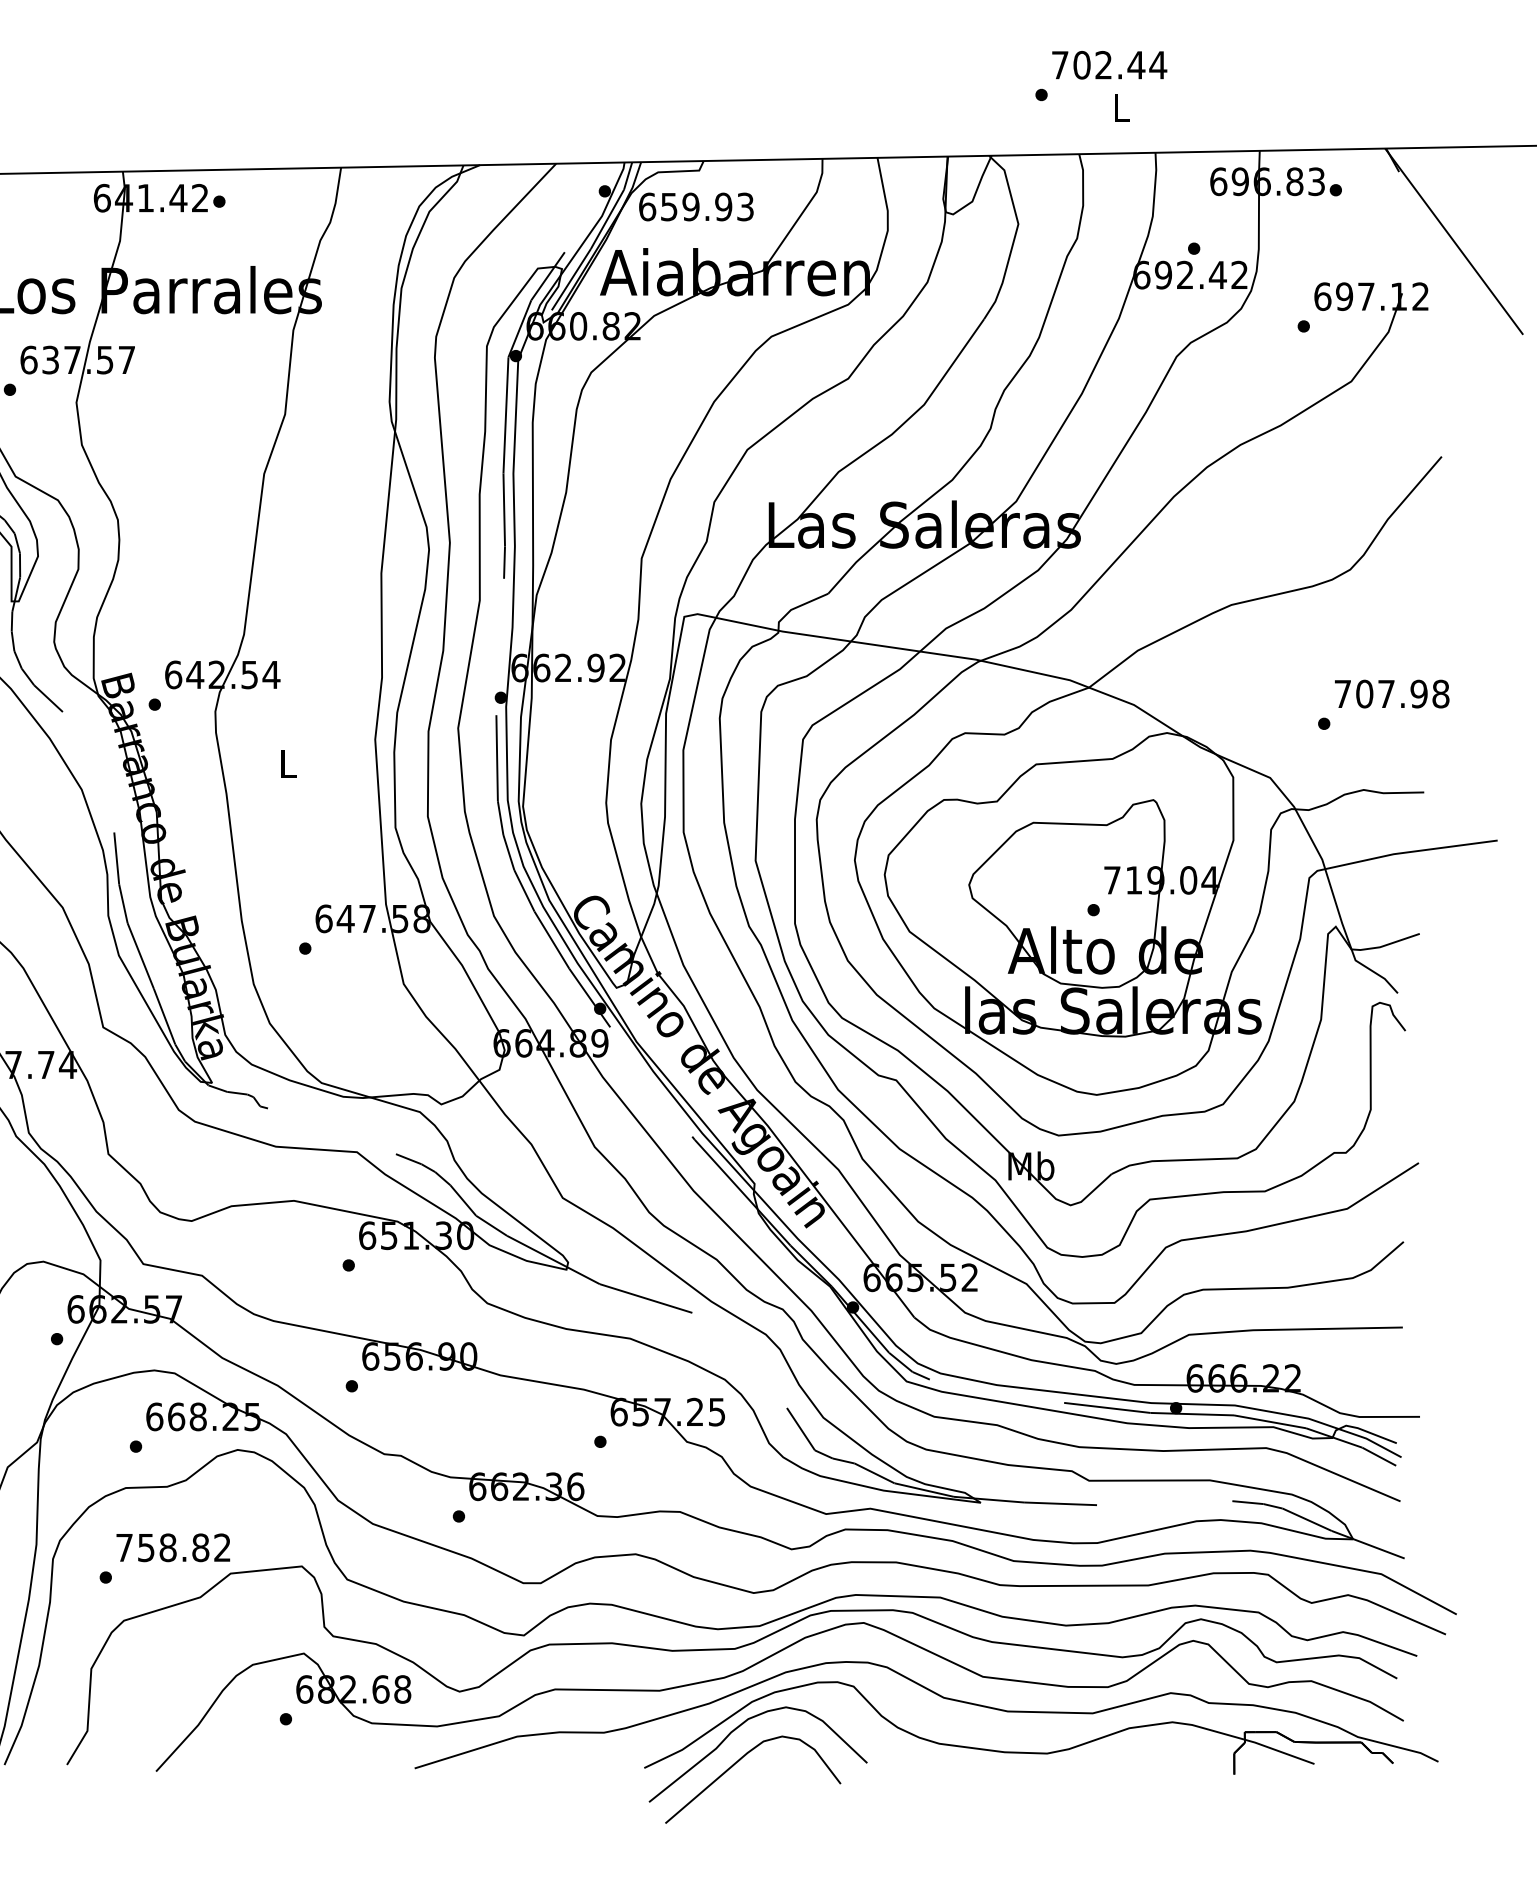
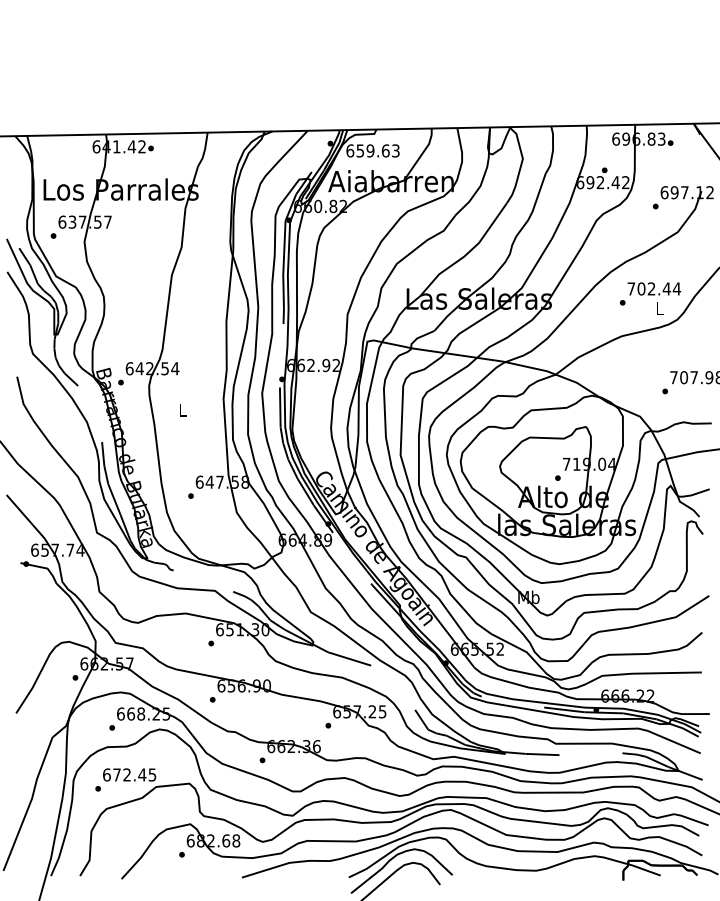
text: (1101, 85) -> (650, 298), moved
text: (723, 206) -> (385, 150), 659.93 -> 659.63
text: (173, 1546) -> (129, 774), 758.82 -> 672.45

